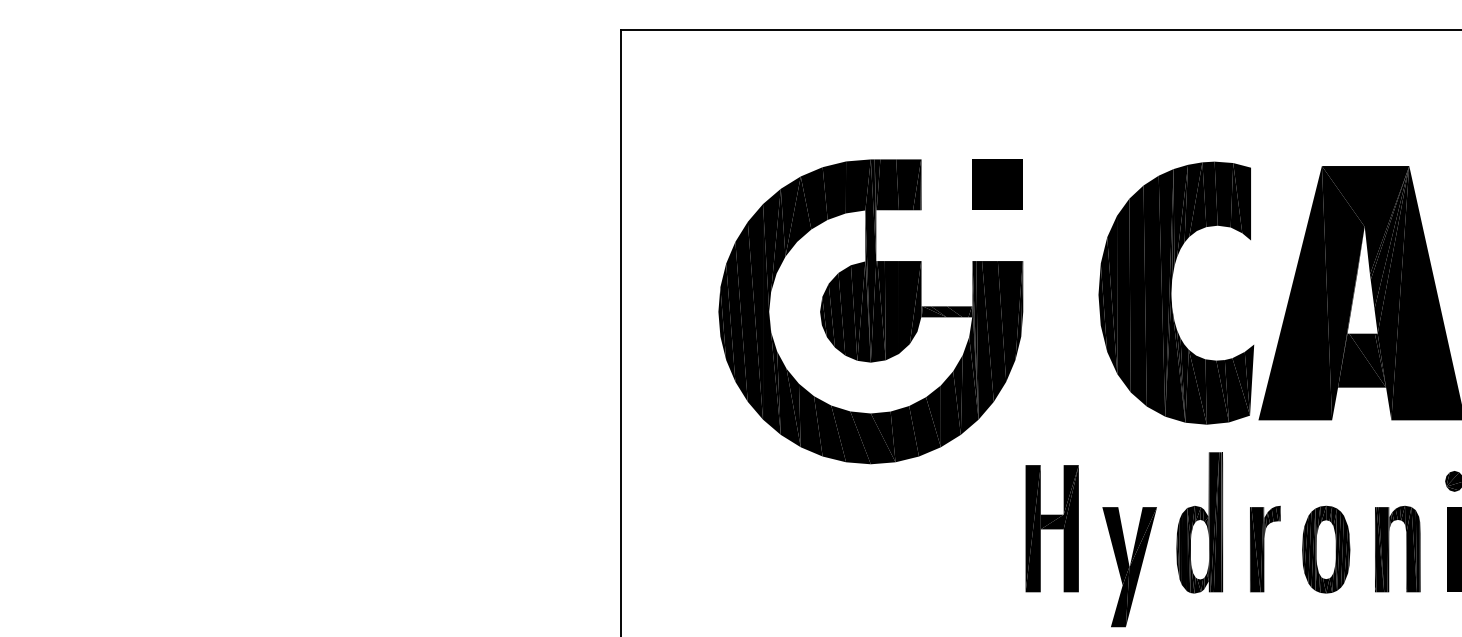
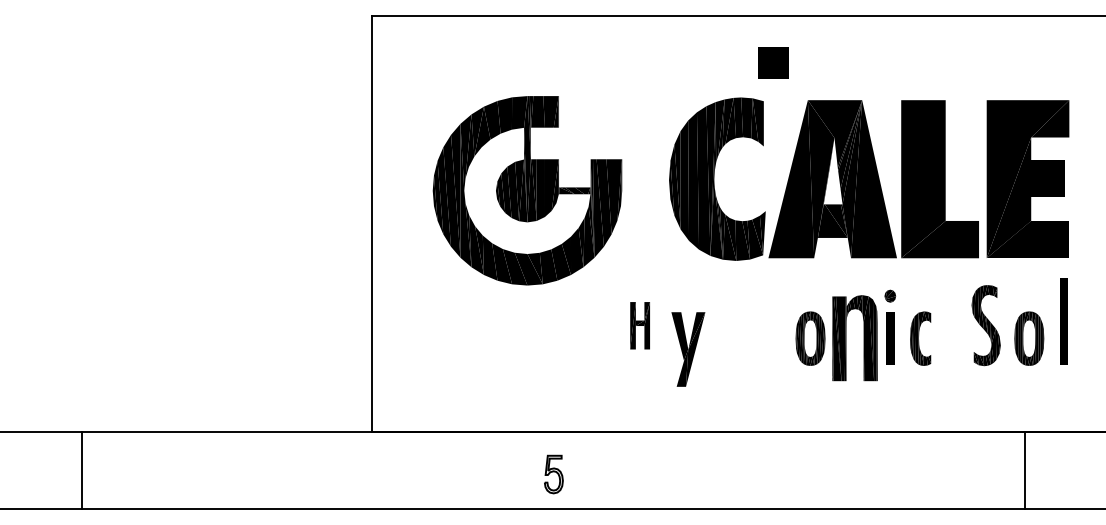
part: (997, 184) -> (773, 62), moved
part: (1199, 522) -> (731, 321), removed
part: (1051, 528) -> (639, 325), size x0.6
part: (1265, 549) -> (772, 338), removed
part: (1396, 549) -> (854, 338), size x1.6

